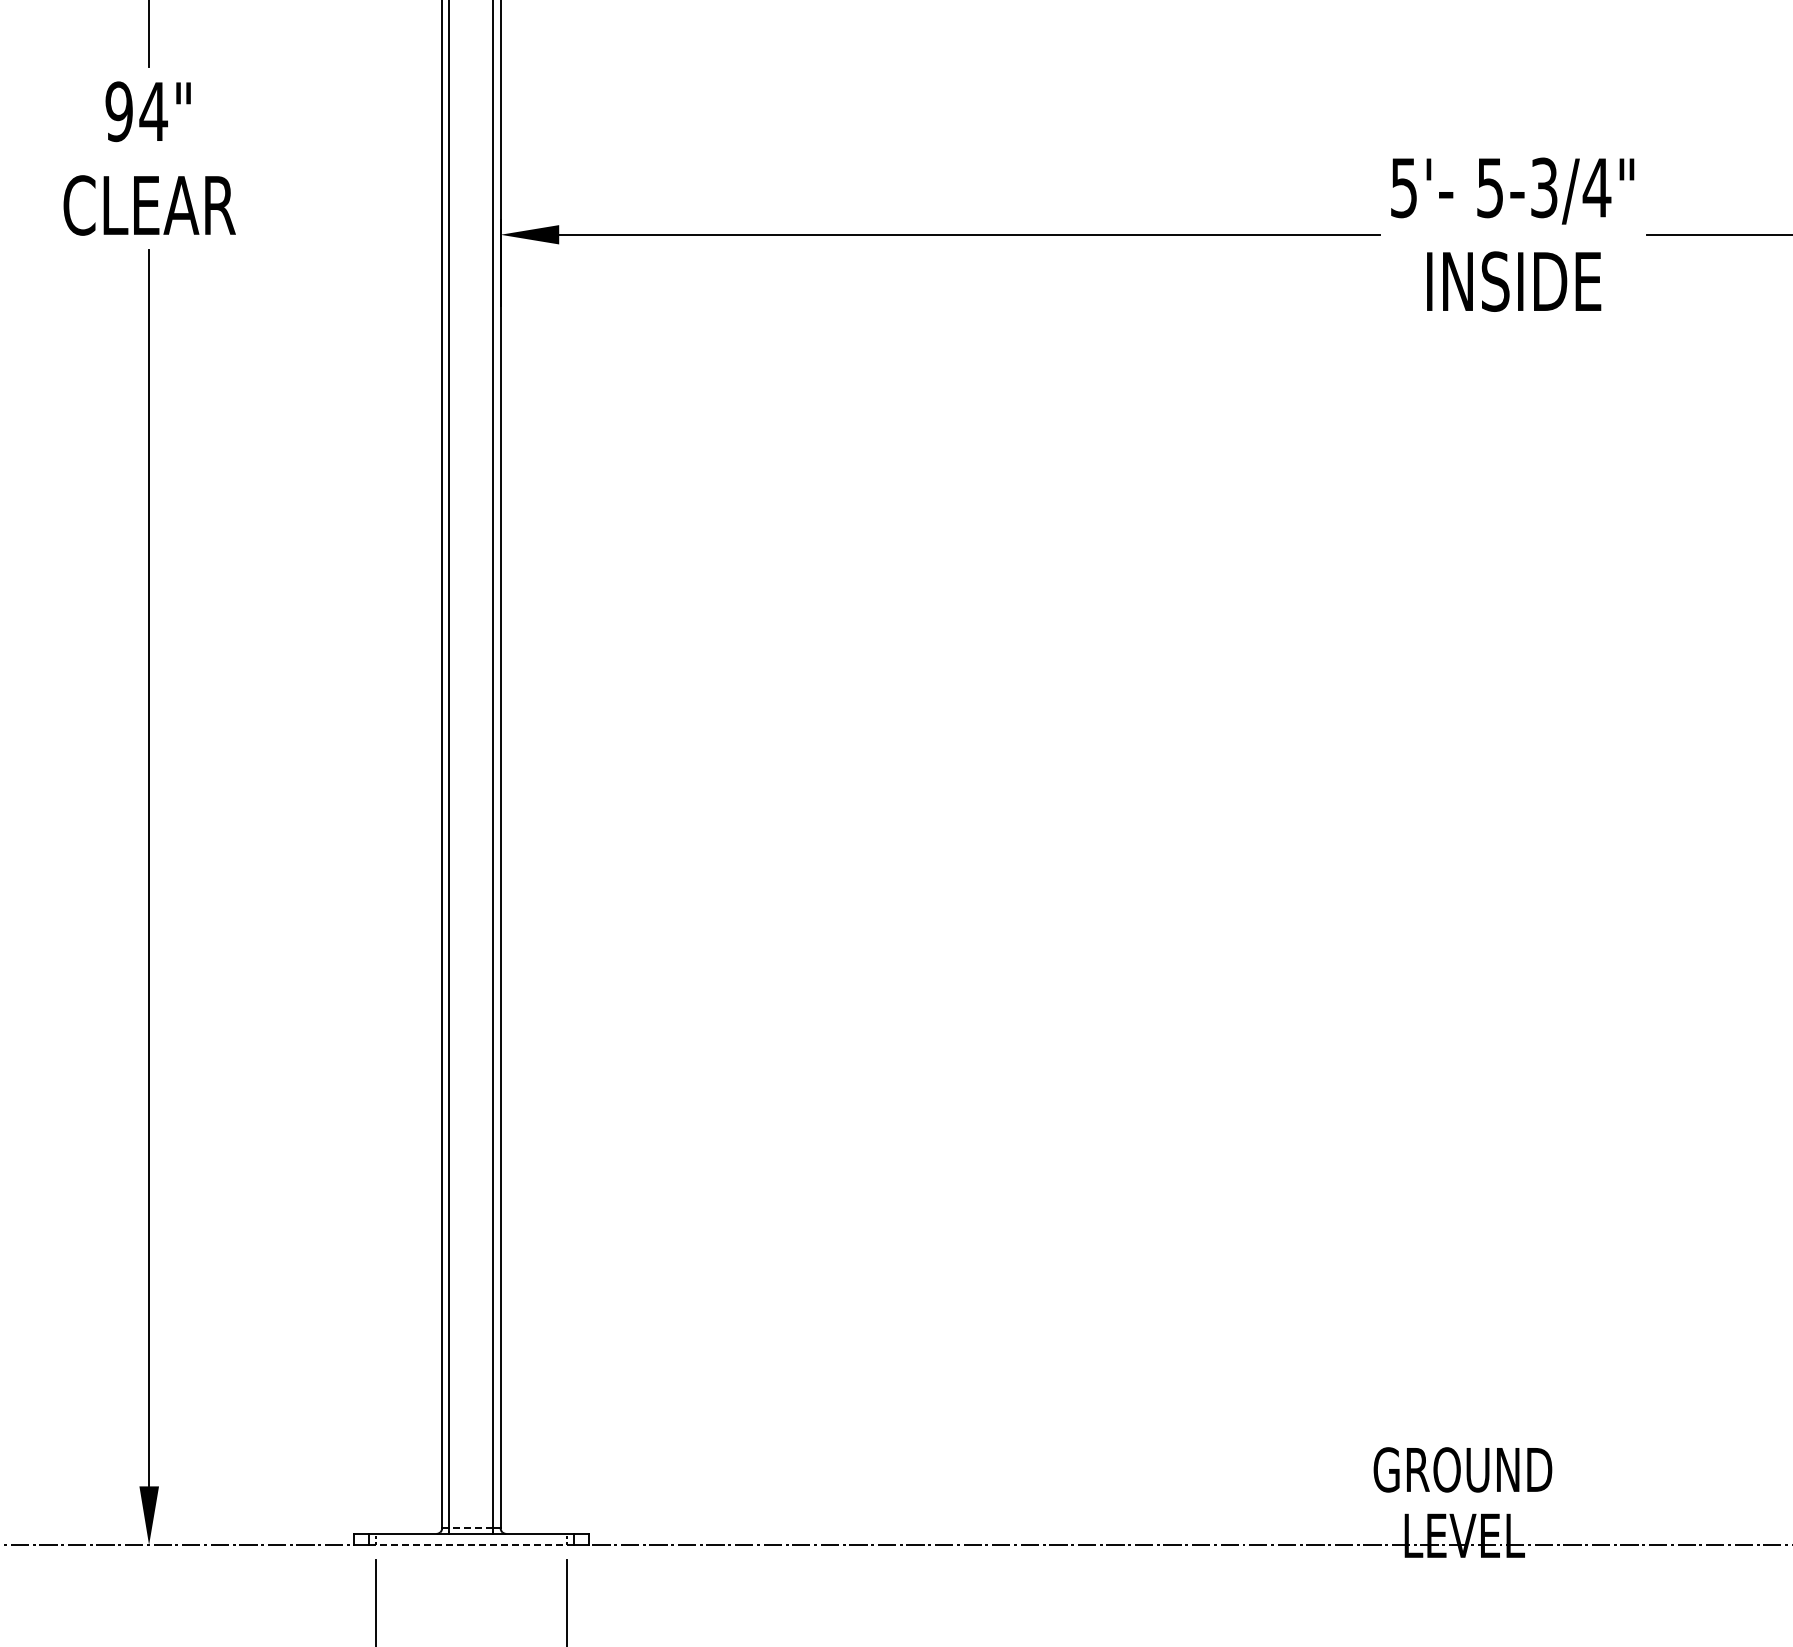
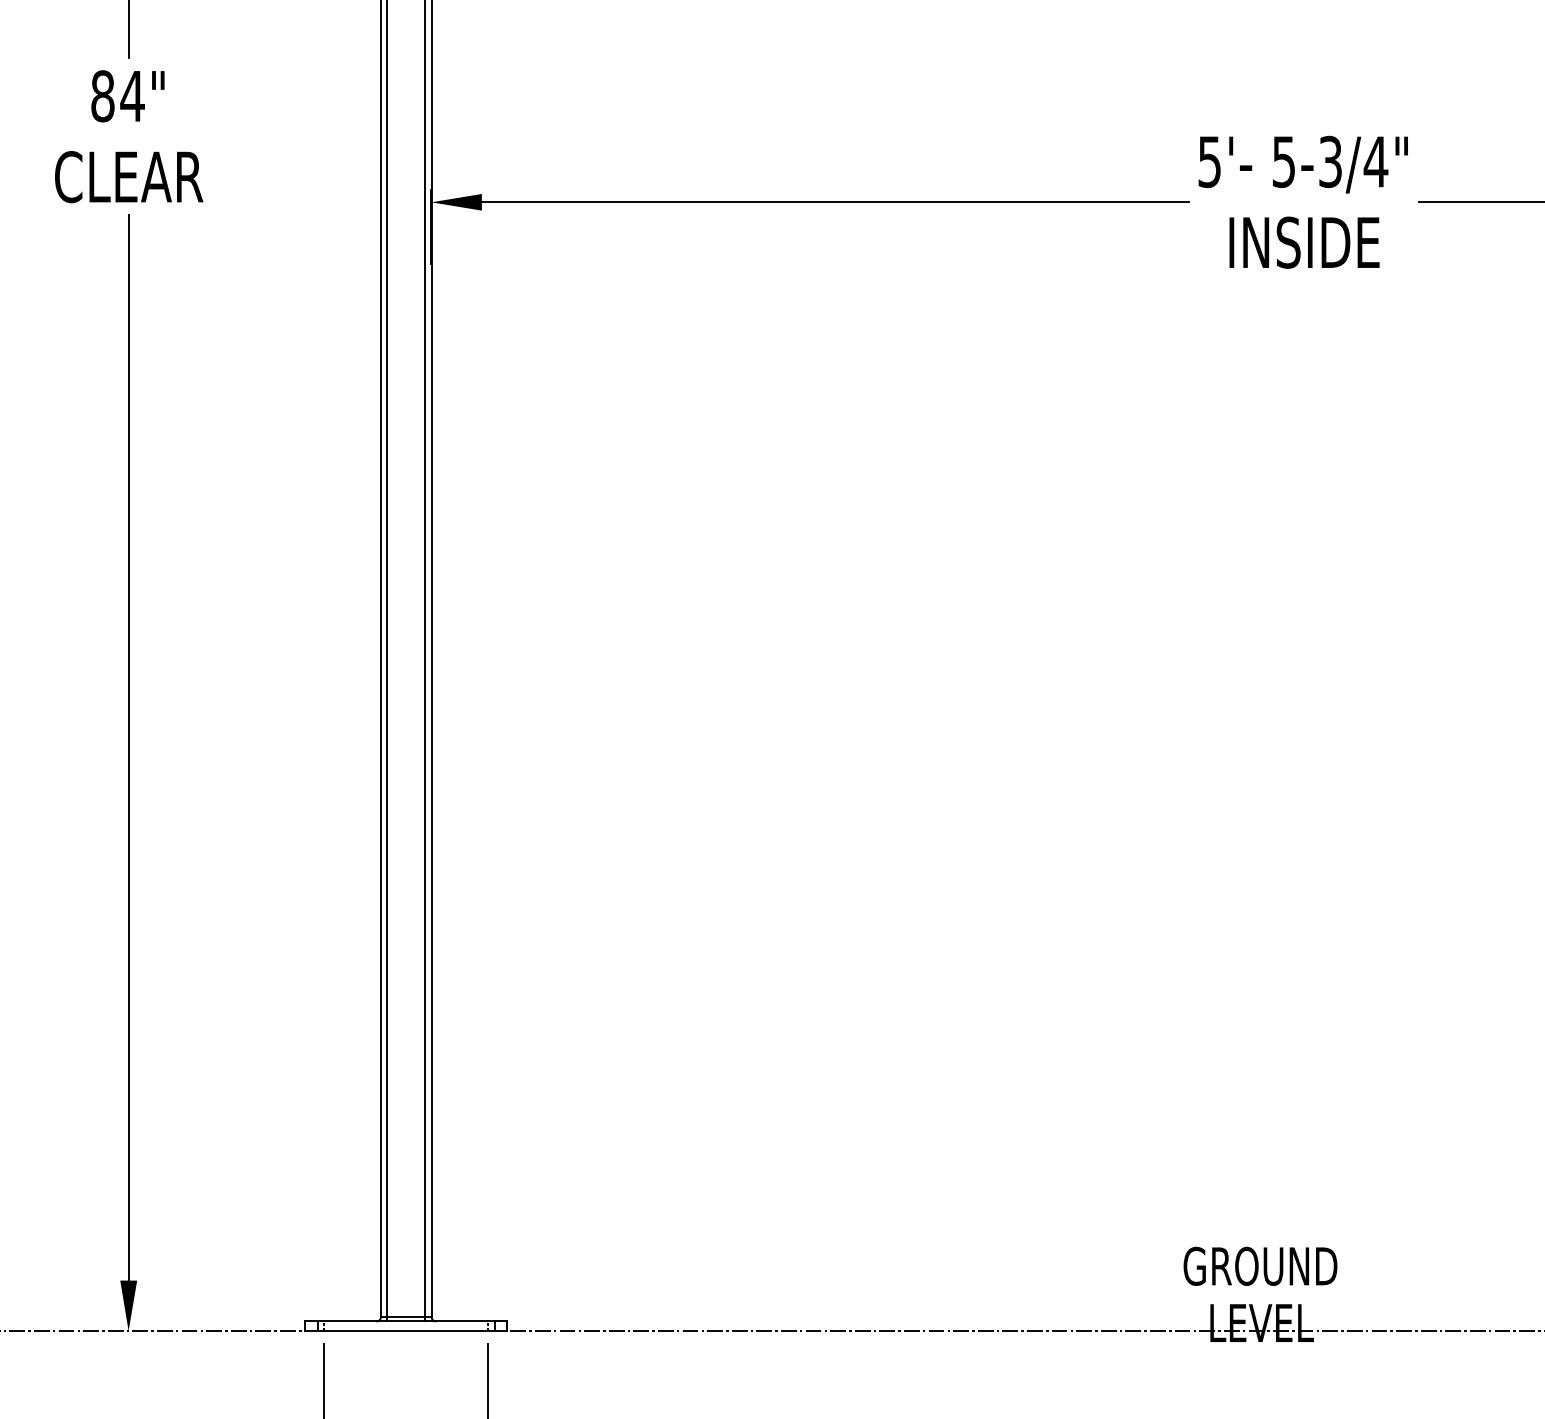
text: (118, 111) -> (102, 96), 94" -> 84"
line: (471, 1528) -> (406, 1316), dashed -> solid
line: (471, 1544) -> (406, 1330), dashed -> solid

